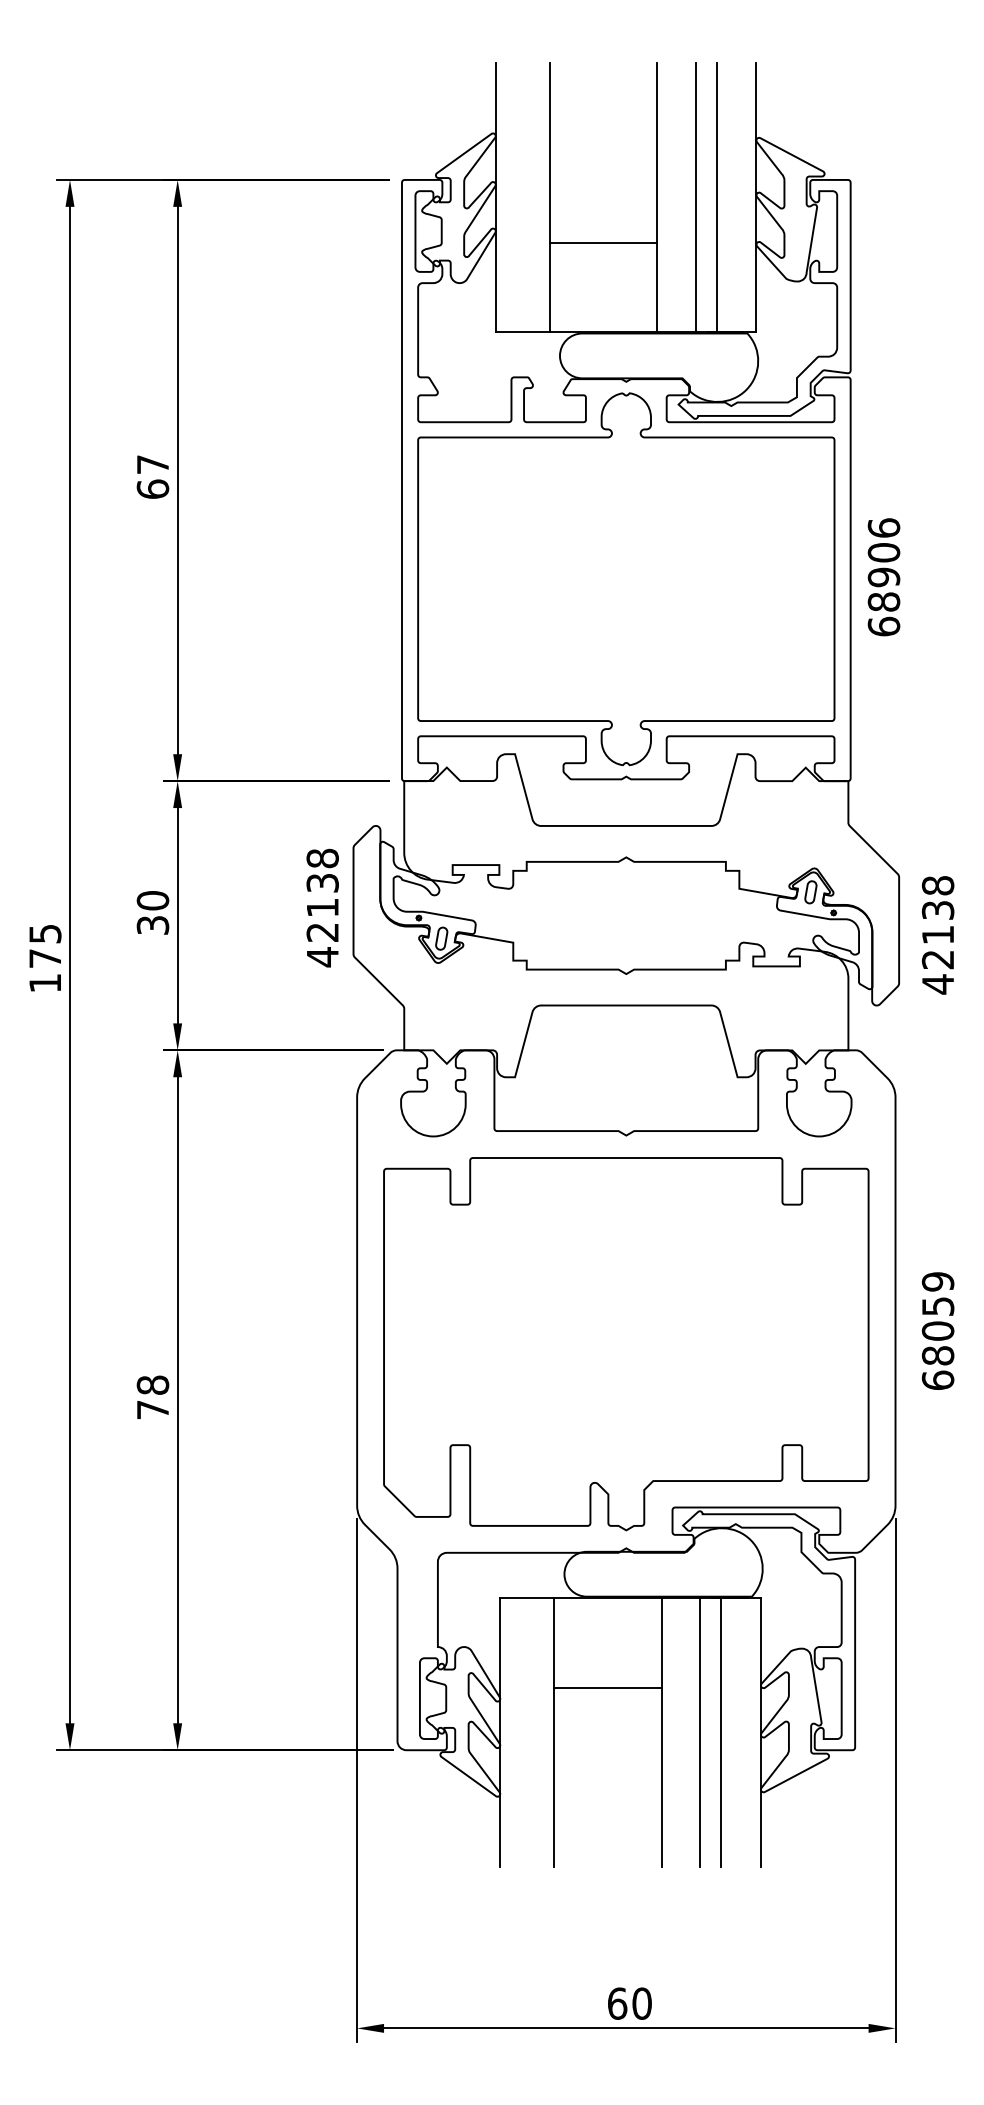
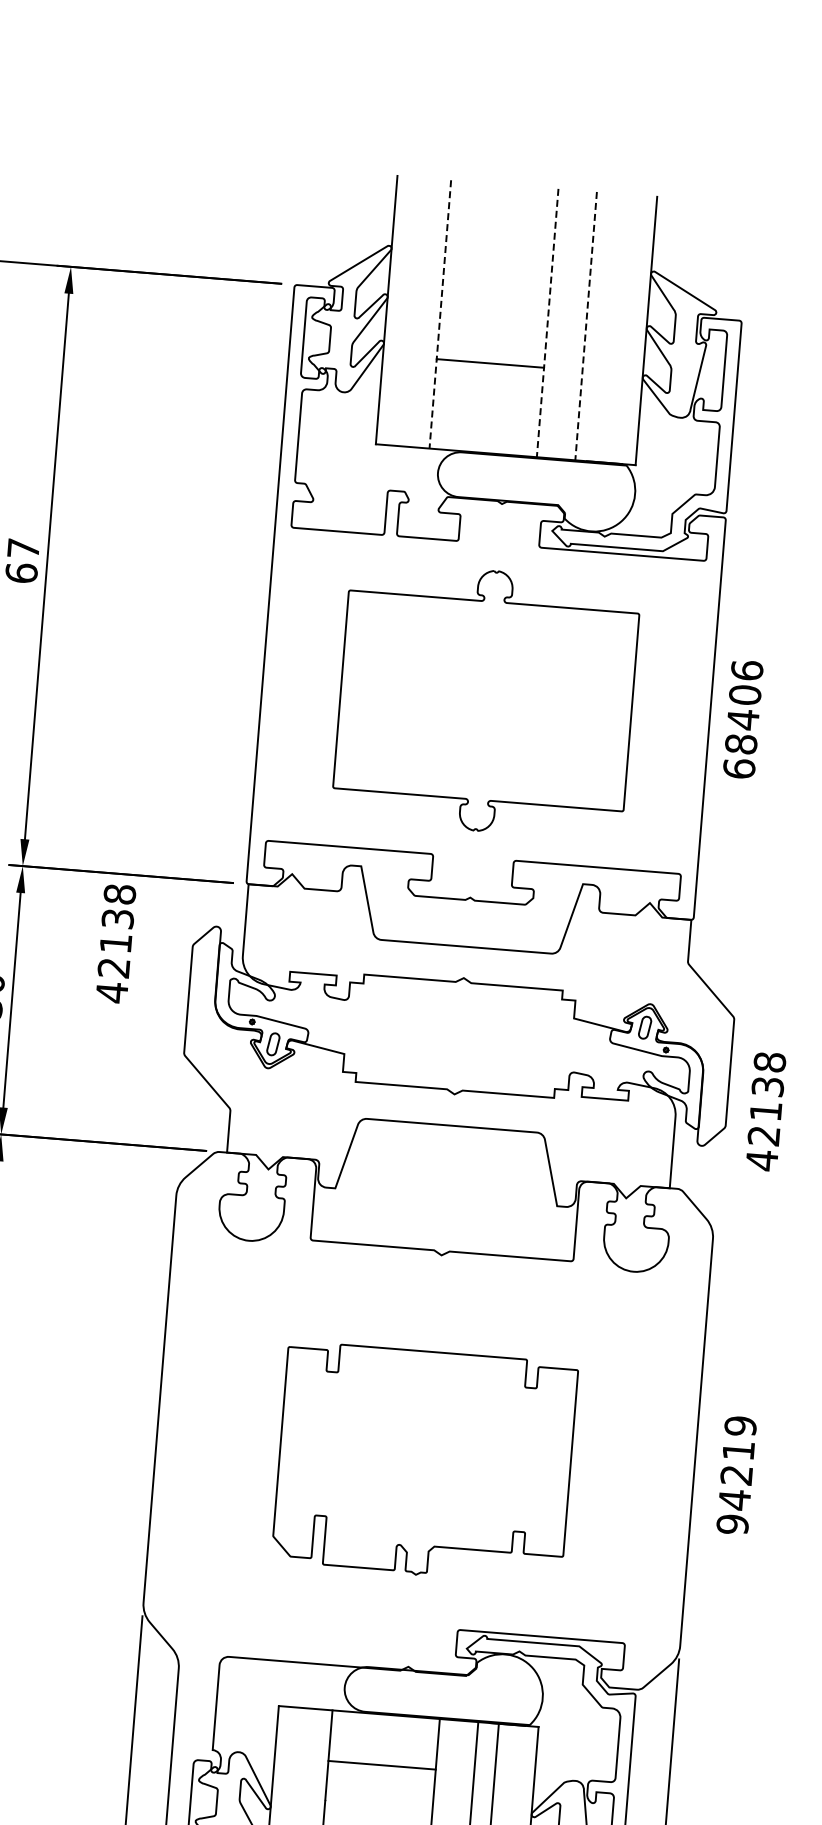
line: (549, 197) -> (440, 314), solid -> dashed
line: (657, 197) -> (547, 322), solid -> dashed
line: (695, 197) -> (585, 325), solid -> dashed
line: (716, 197) -> (606, 327), removed
text: (883, 577) -> (742, 719), 68906 -> 68406
part: (626, 579) -> (486, 701), size x0.7
text: (322, 907) -> (115, 943), moved
text: (937, 935) -> (765, 1111), moved
text: (937, 1343) -> (735, 1487), 68059 -> 94219
part: (626, 1344) -> (425, 1463), size x0.6
line: (607, 1687) -> (381, 1765), moved

